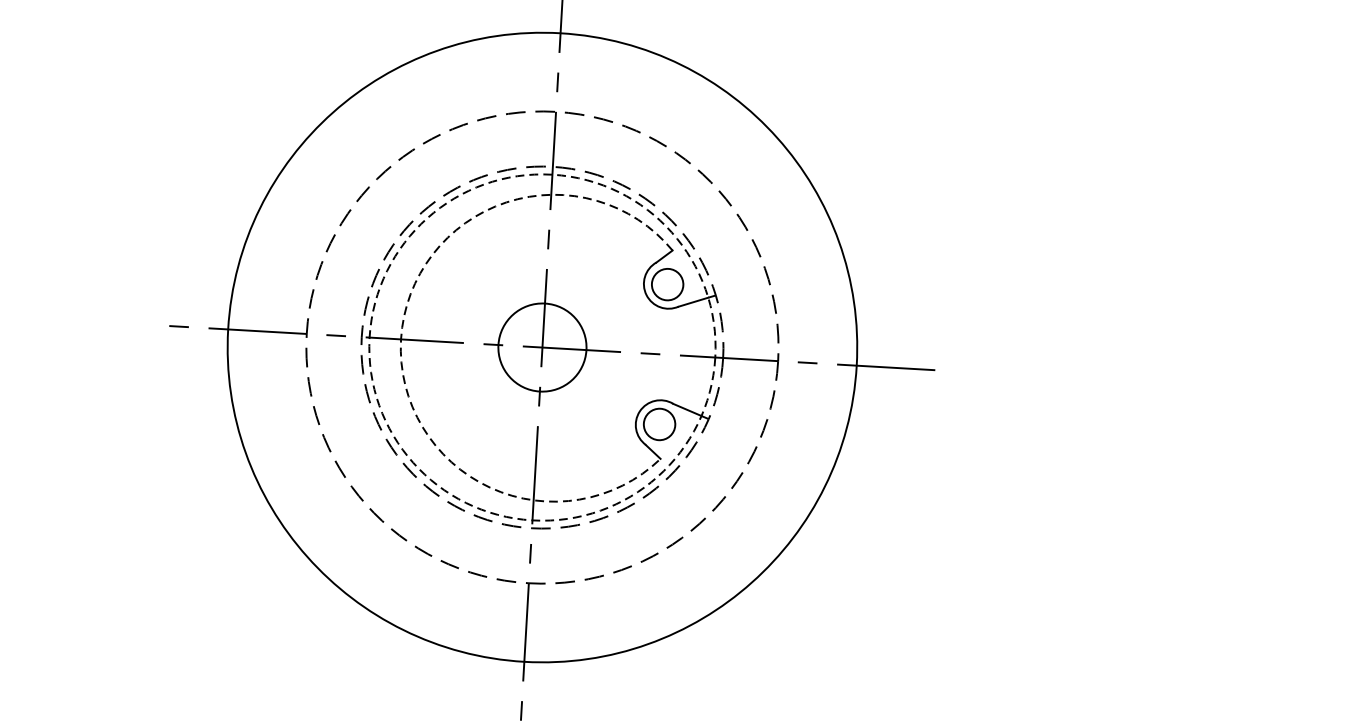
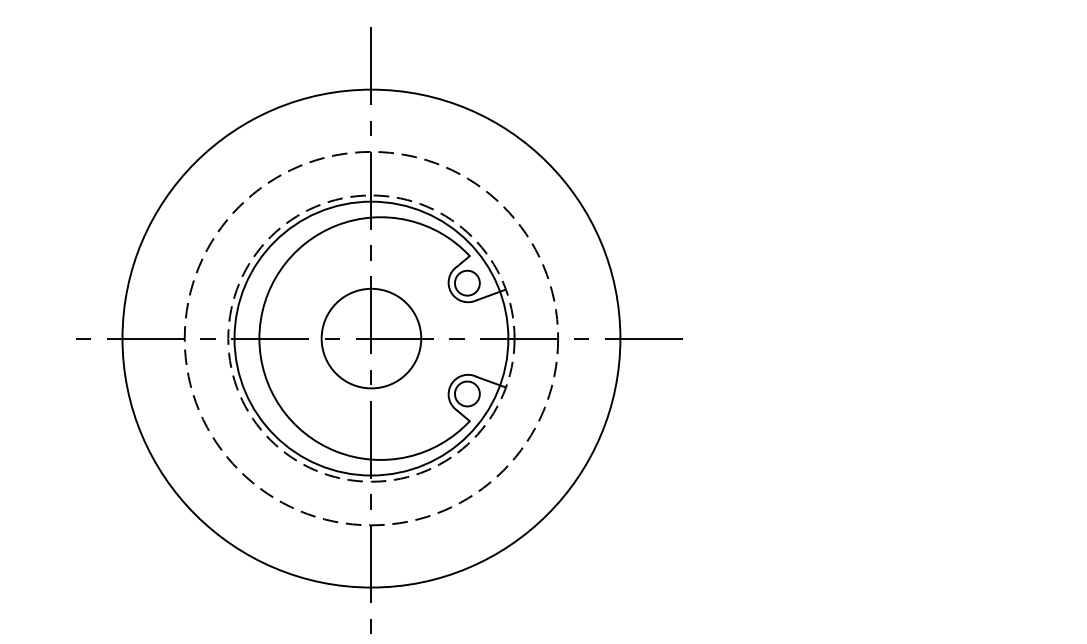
arc: (401, 339) -> (259, 338), dashed -> solid
circle: (542, 347) -> (371, 338), dashed -> solid
circle: (542, 347) -> (371, 338), size x1.43

